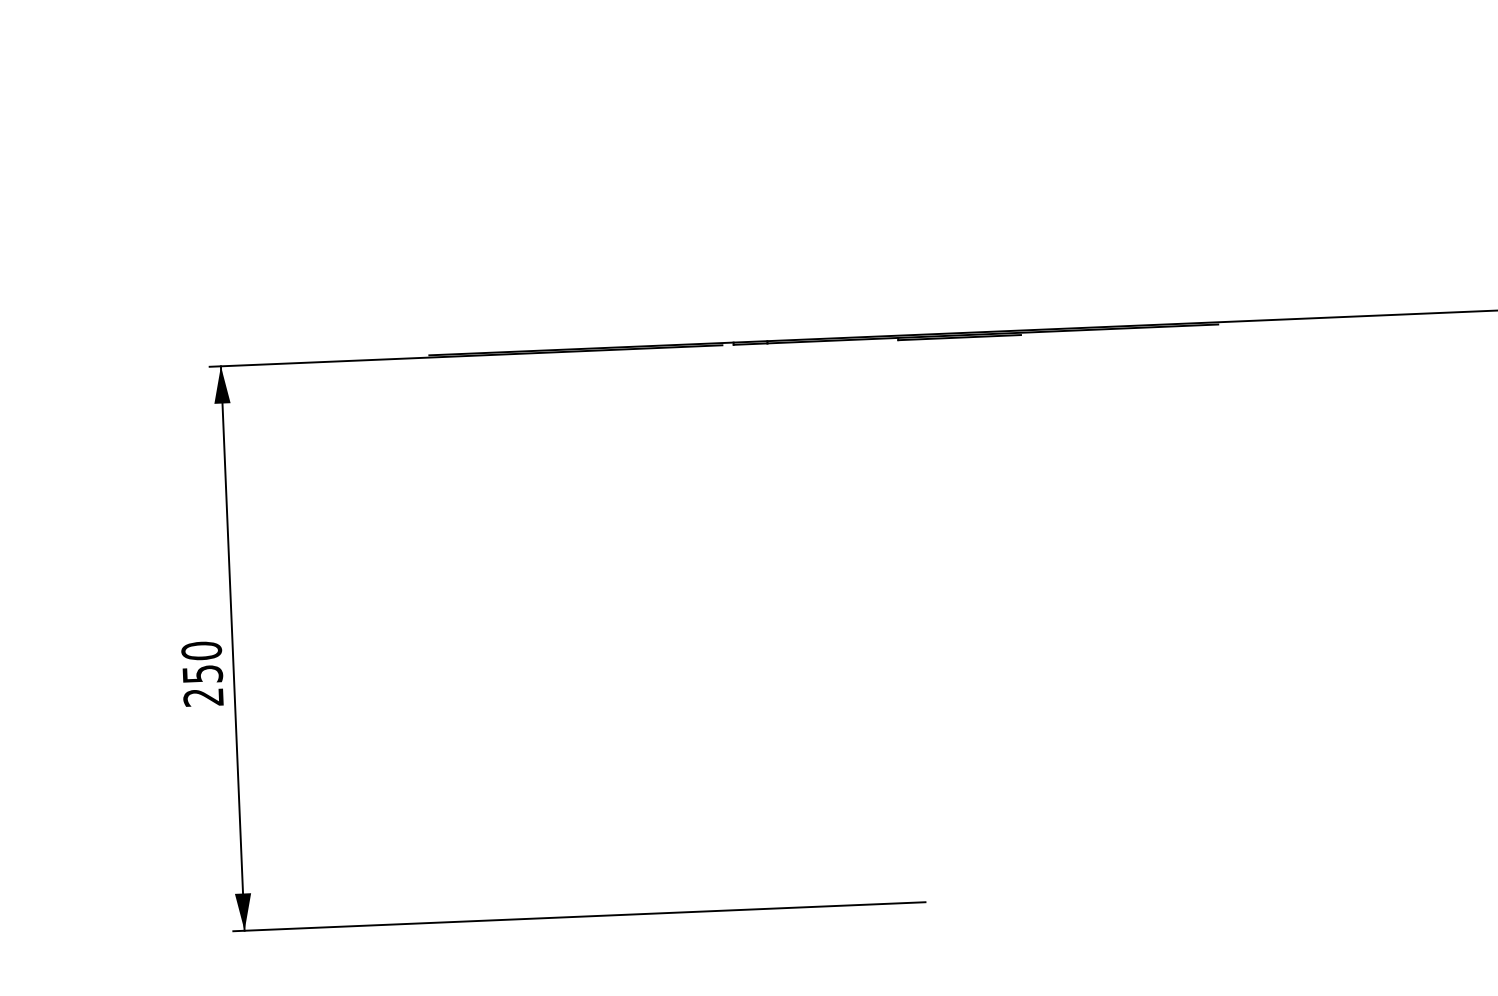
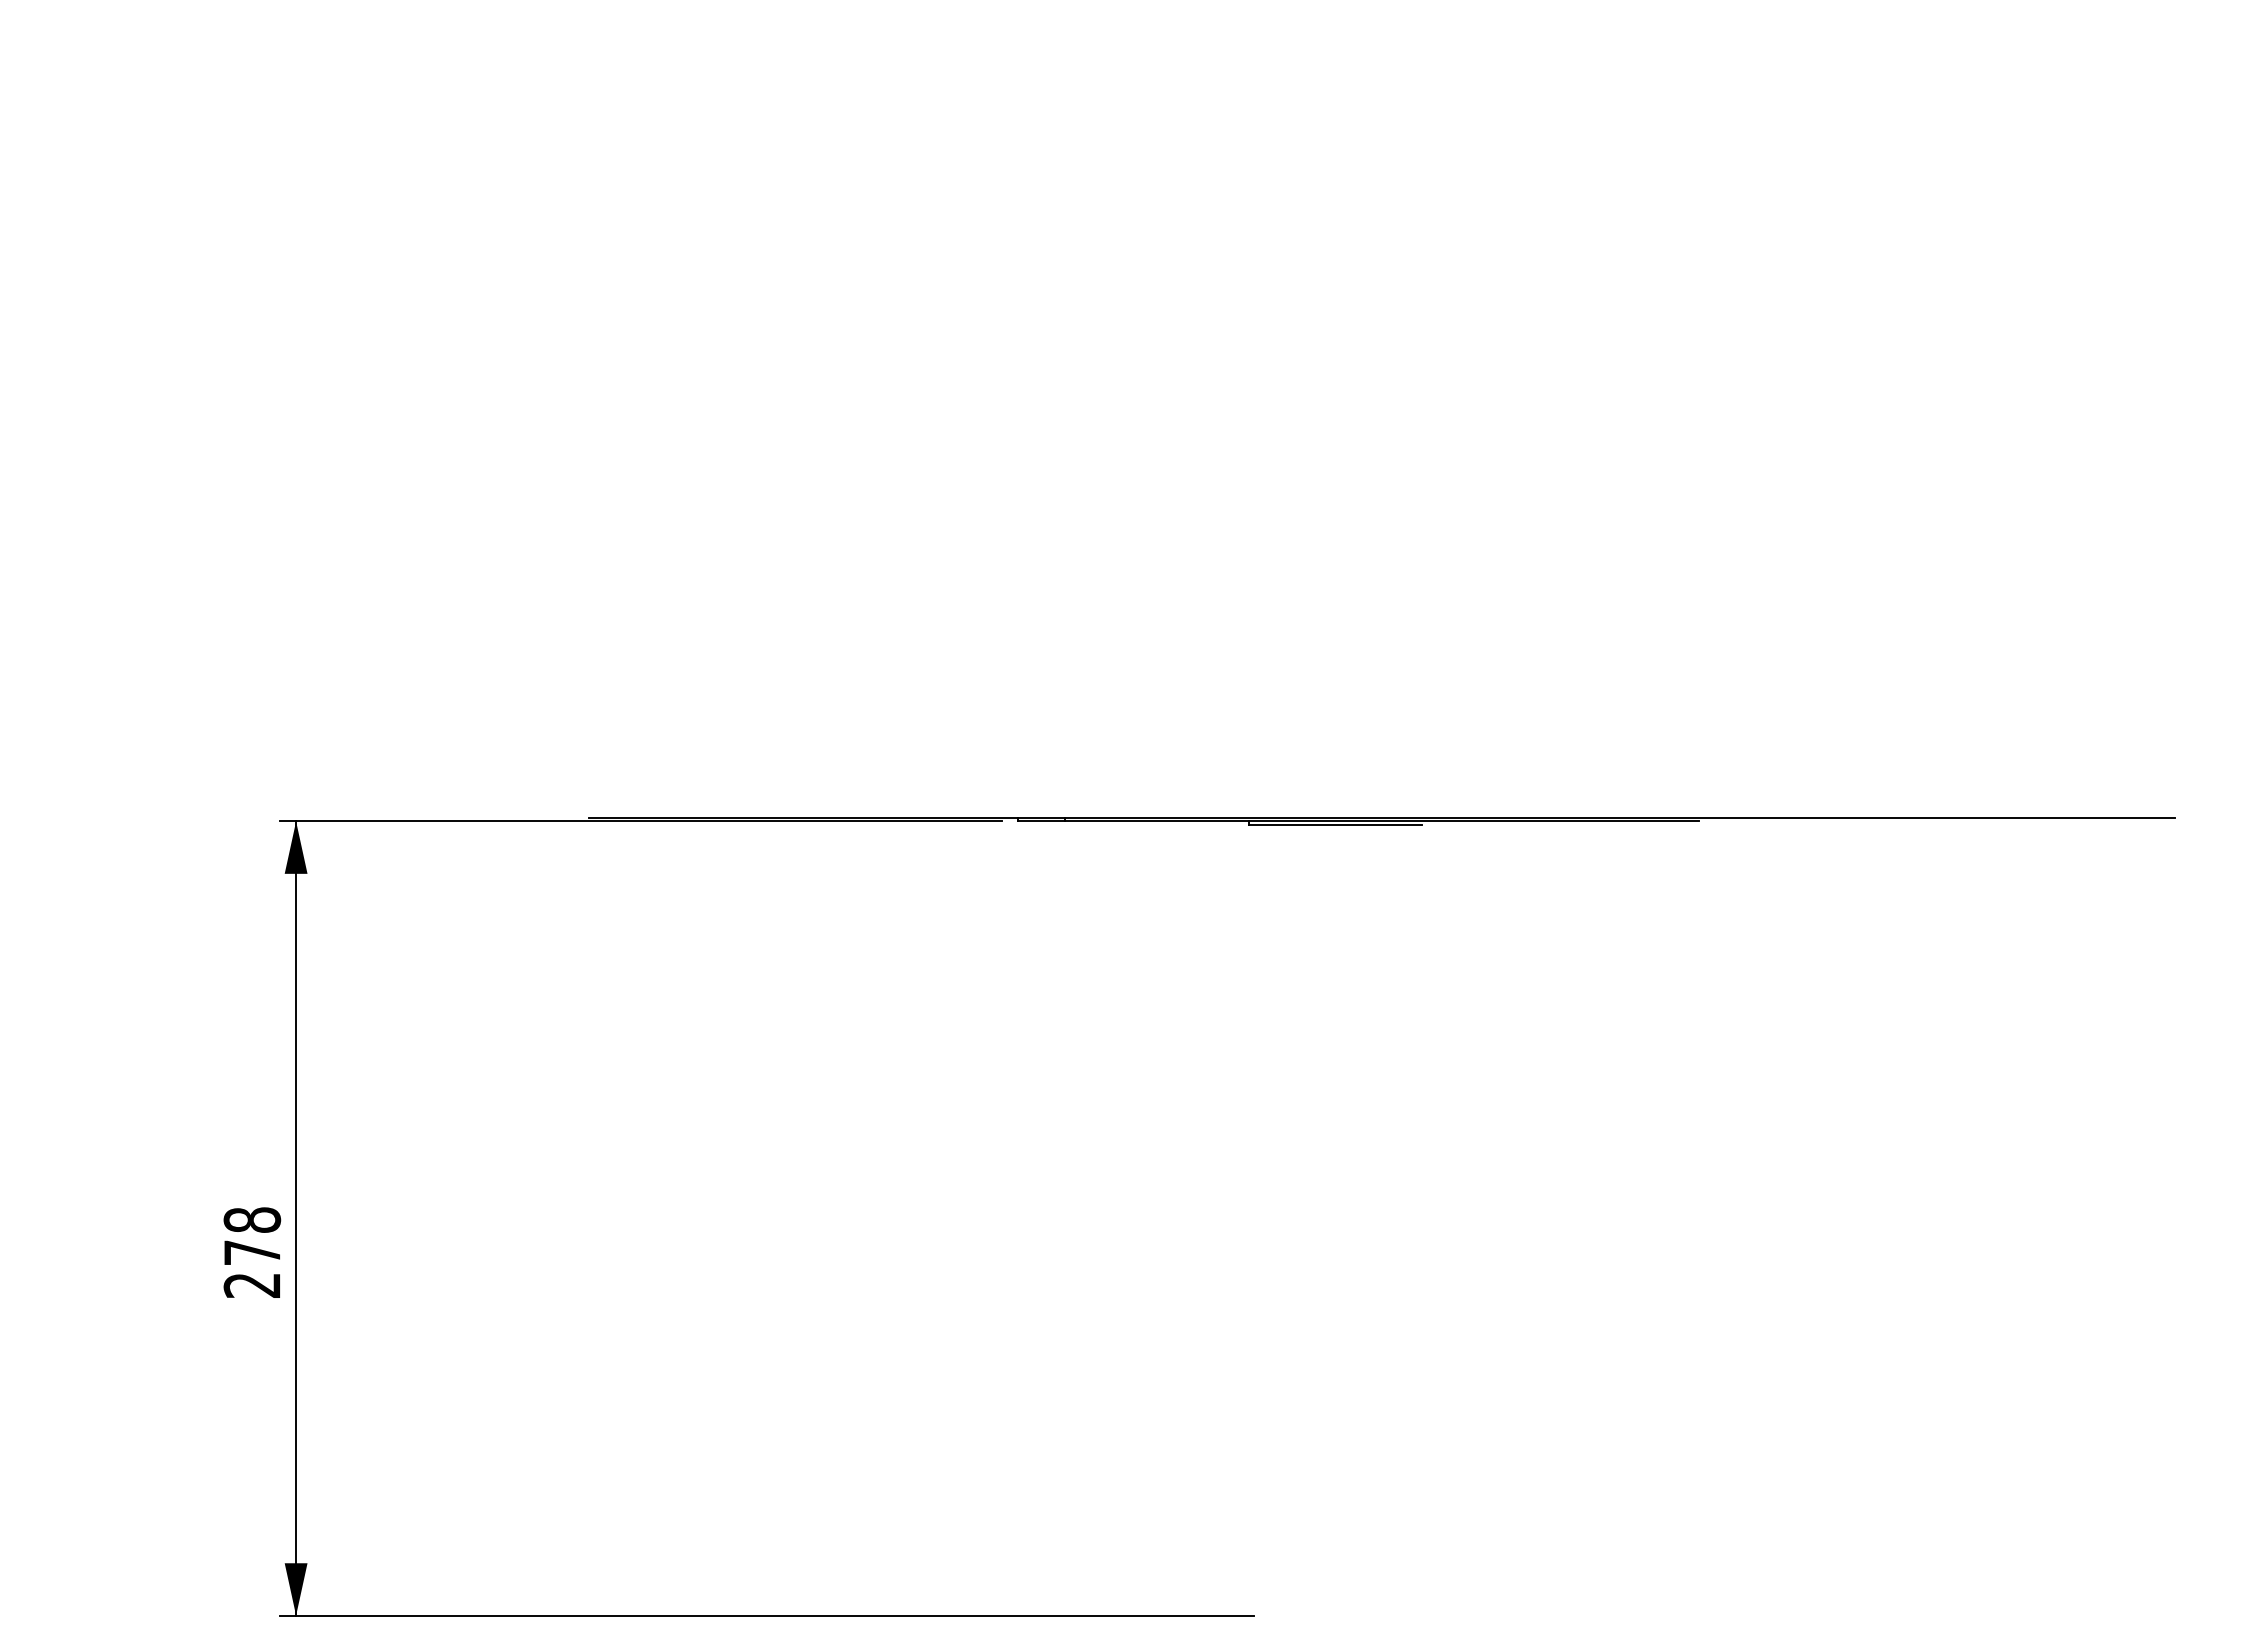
text: (202, 662) -> (252, 1236), 250 -> 278

